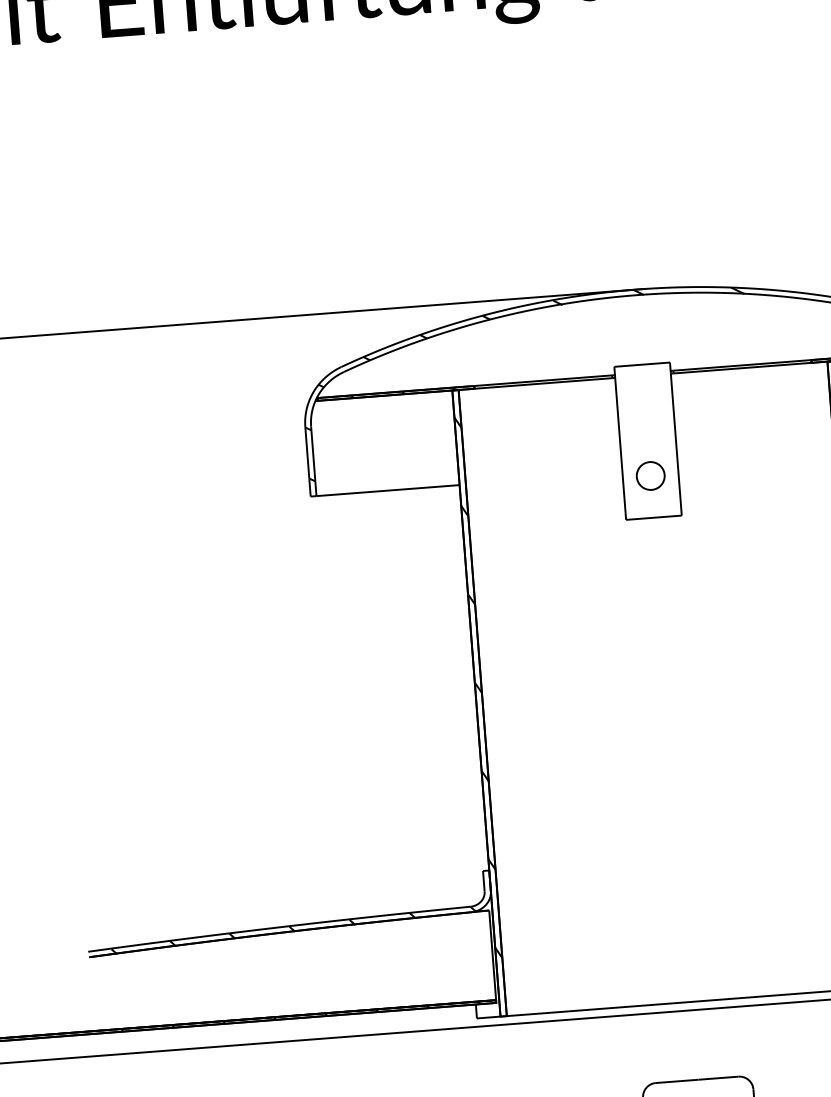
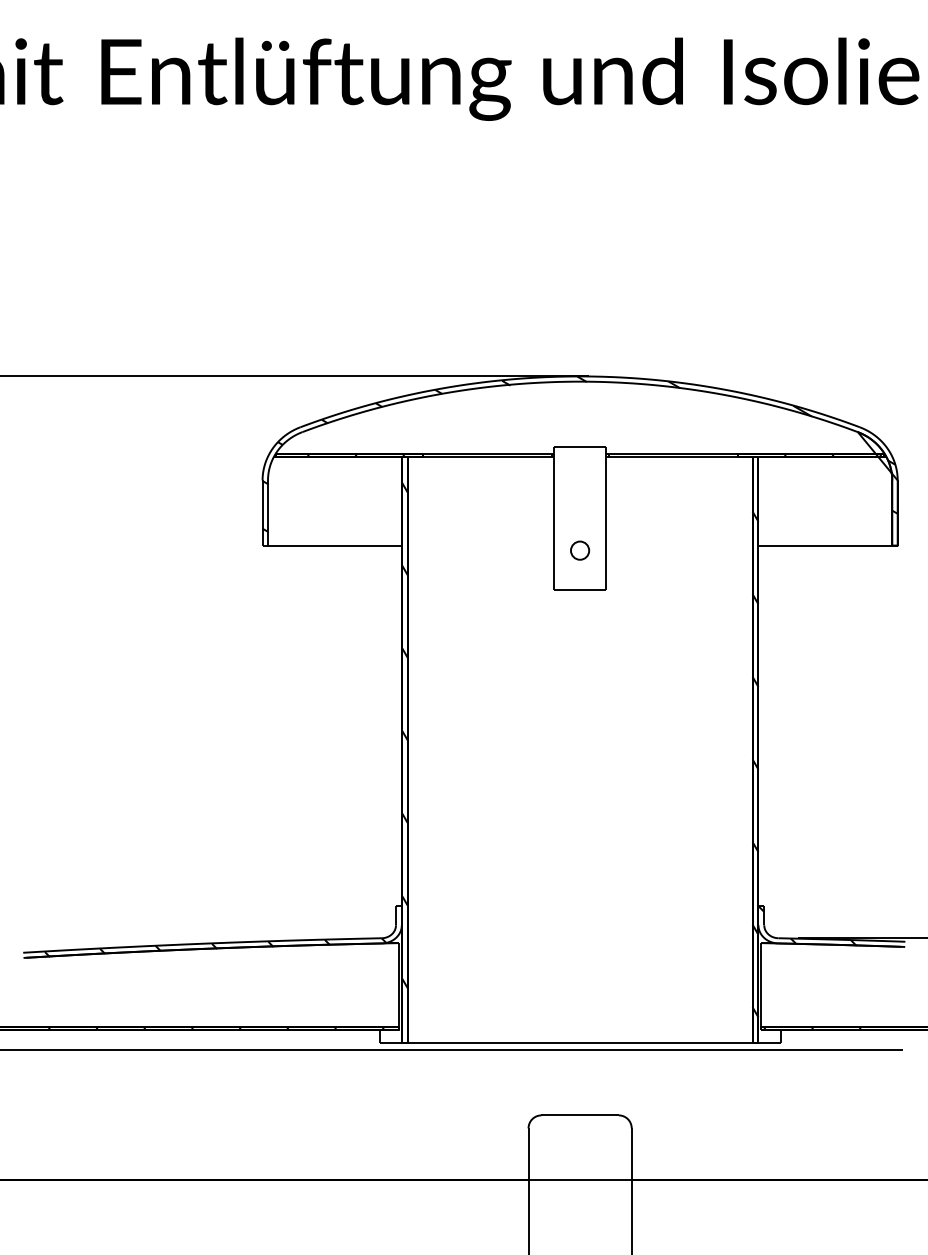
part: (650, 475) -> (579, 550), size x0.7

